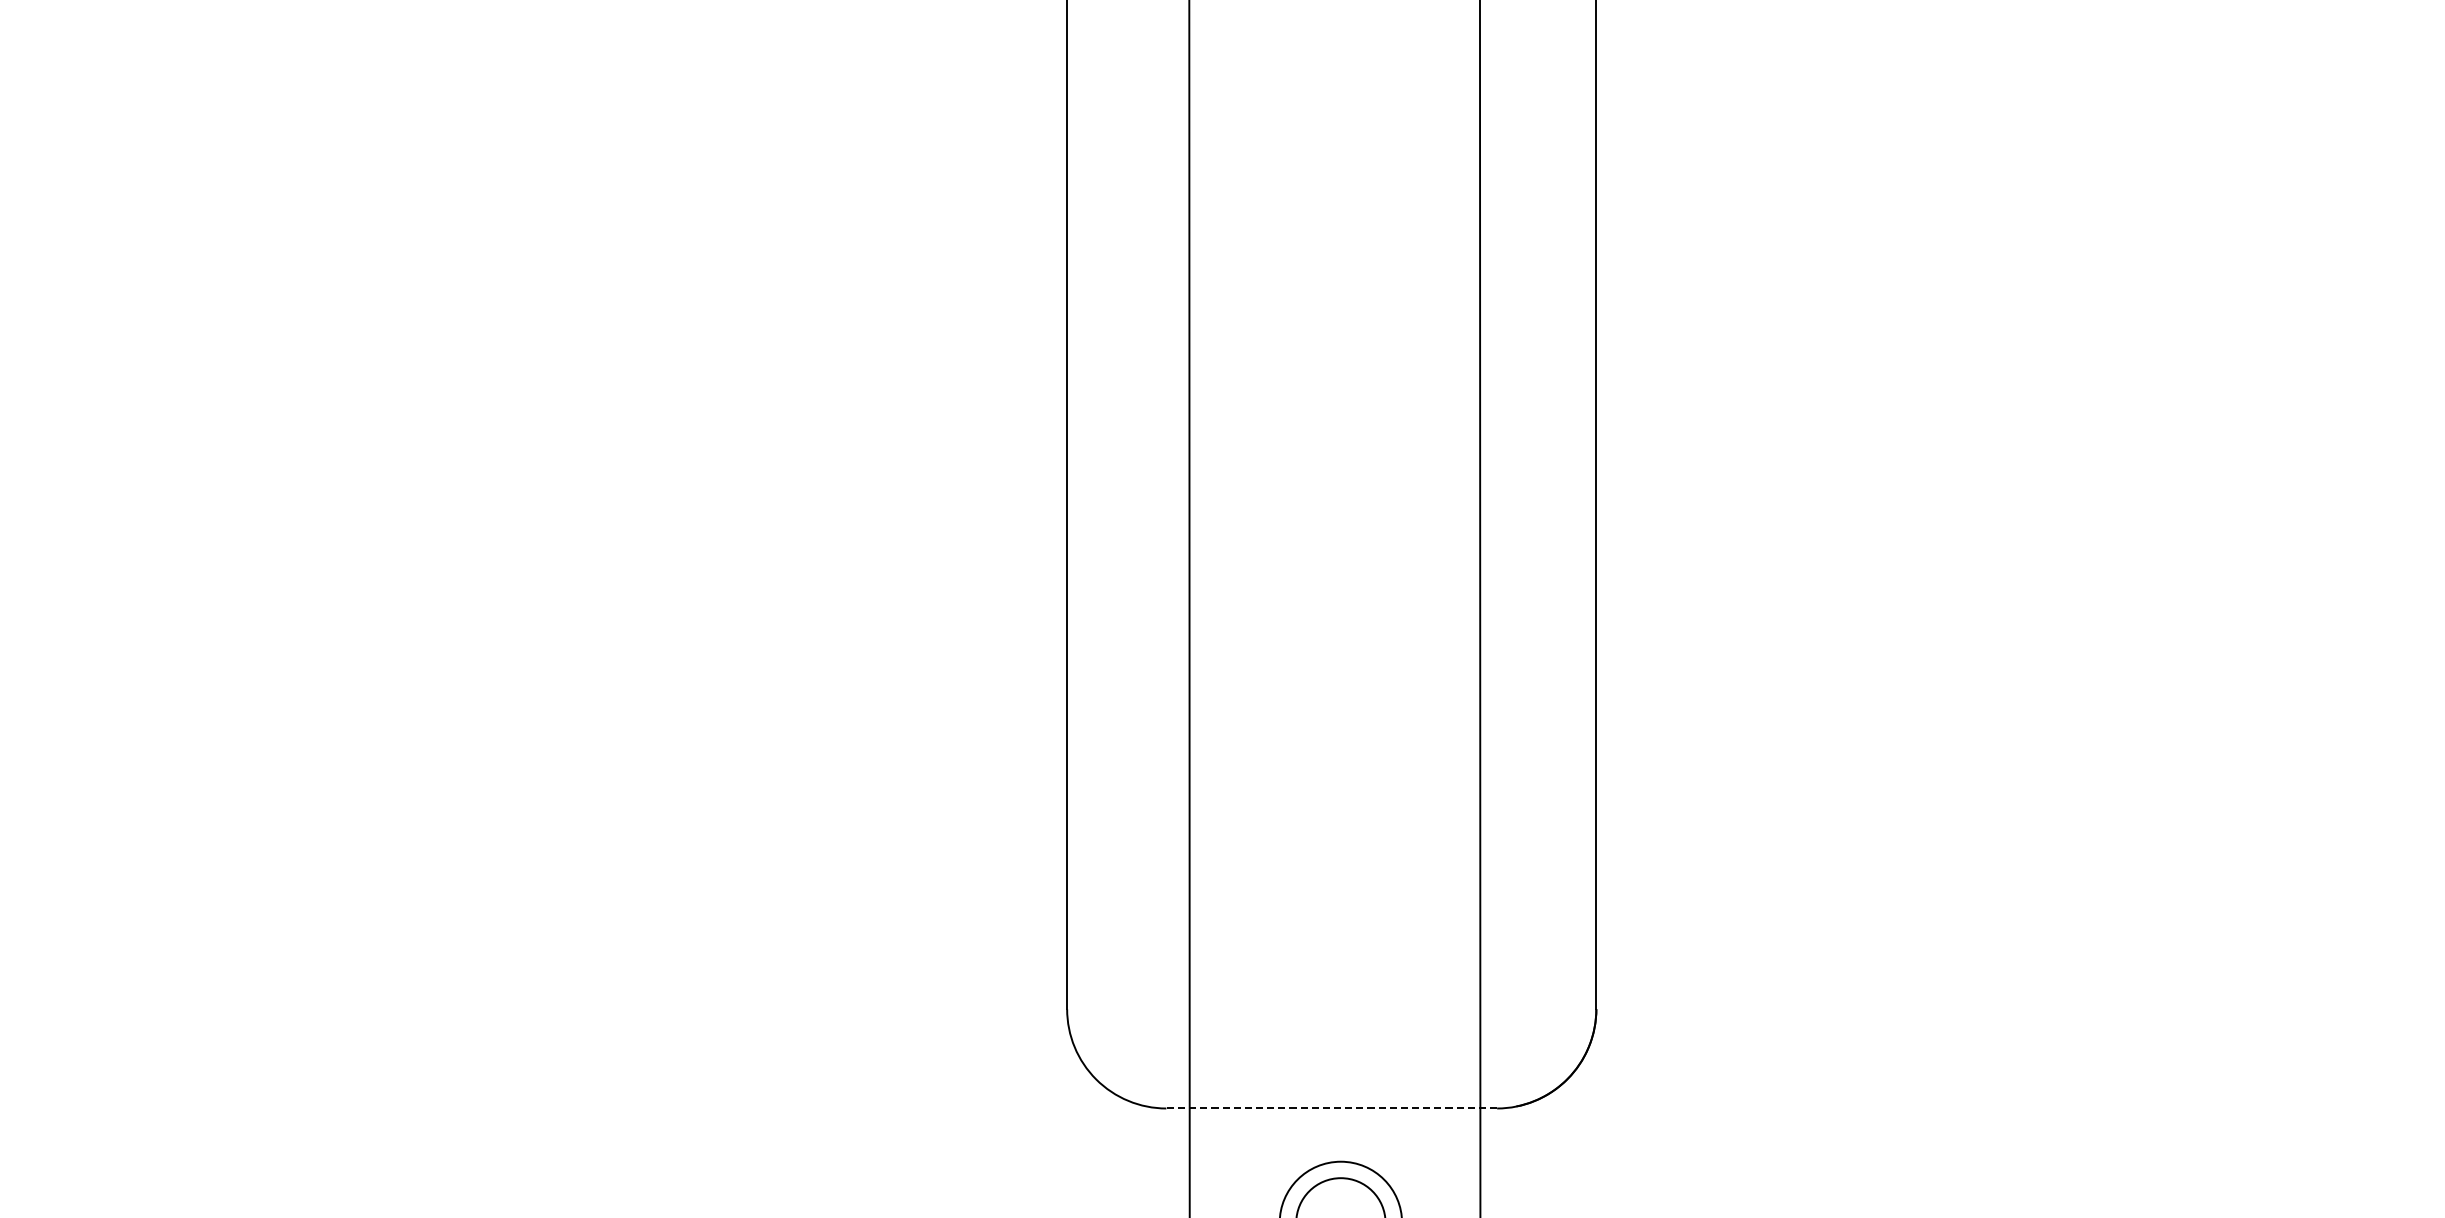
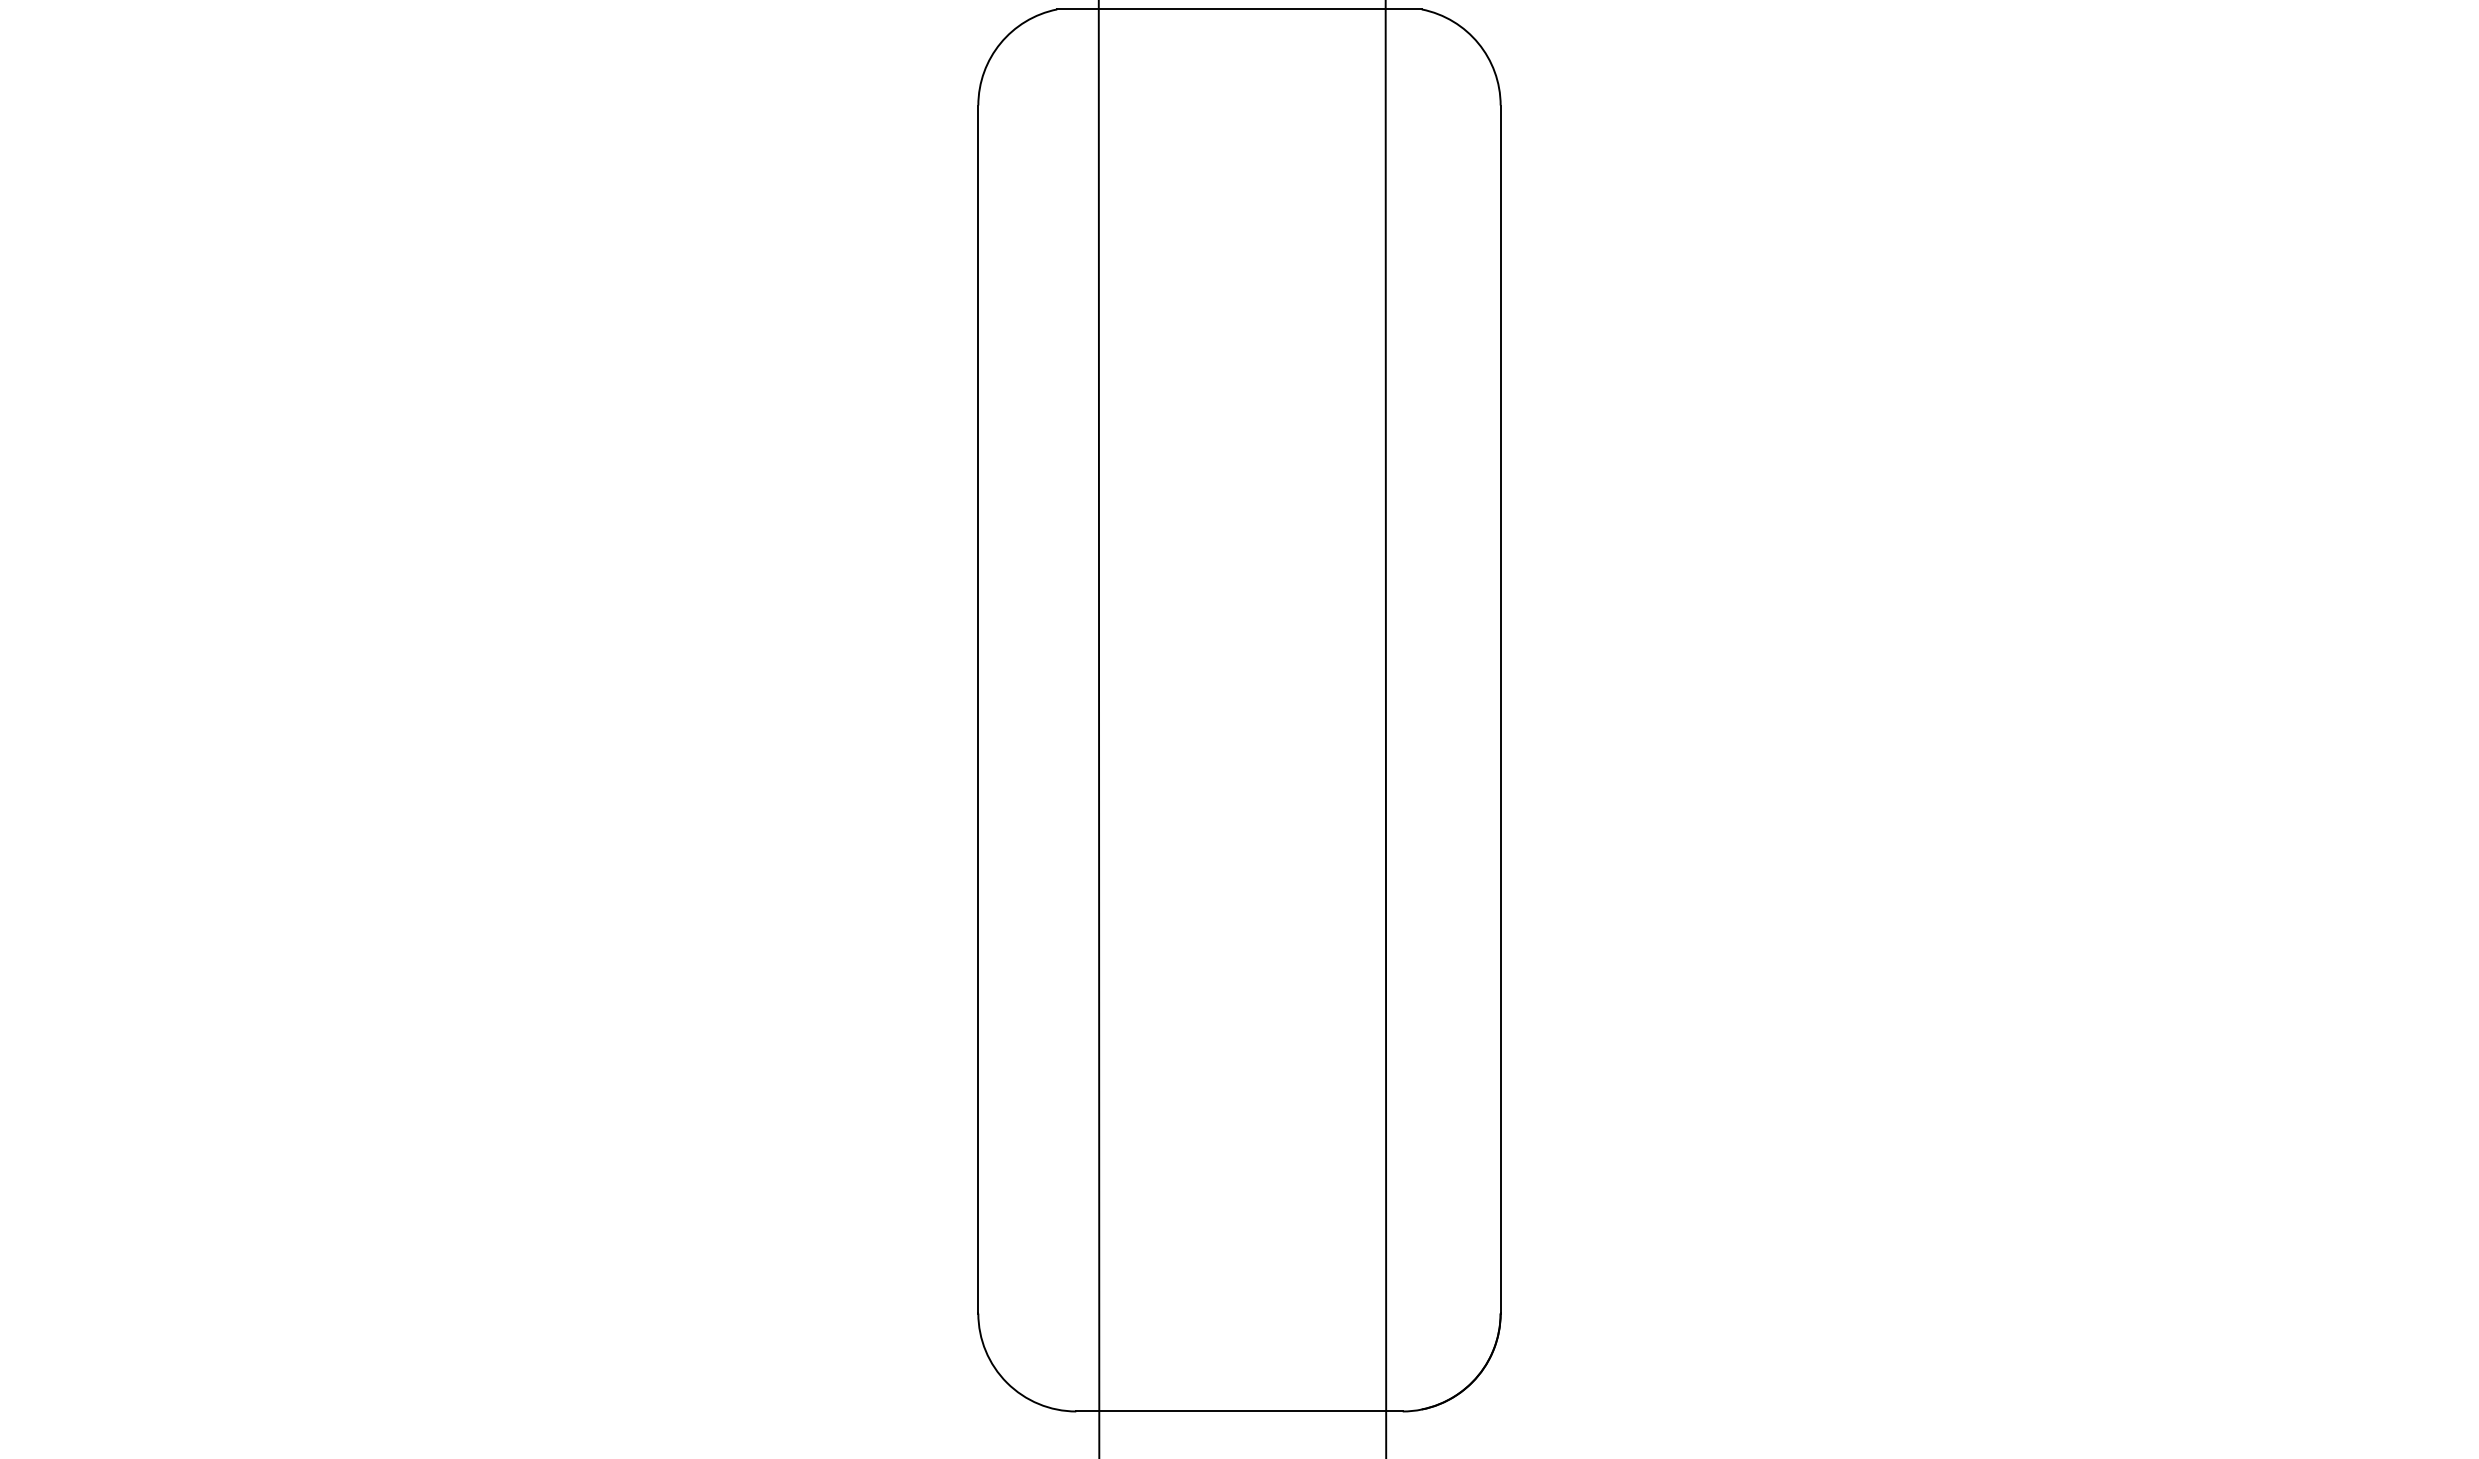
line: (1331, 1108) -> (1239, 1411), dashed -> solid

